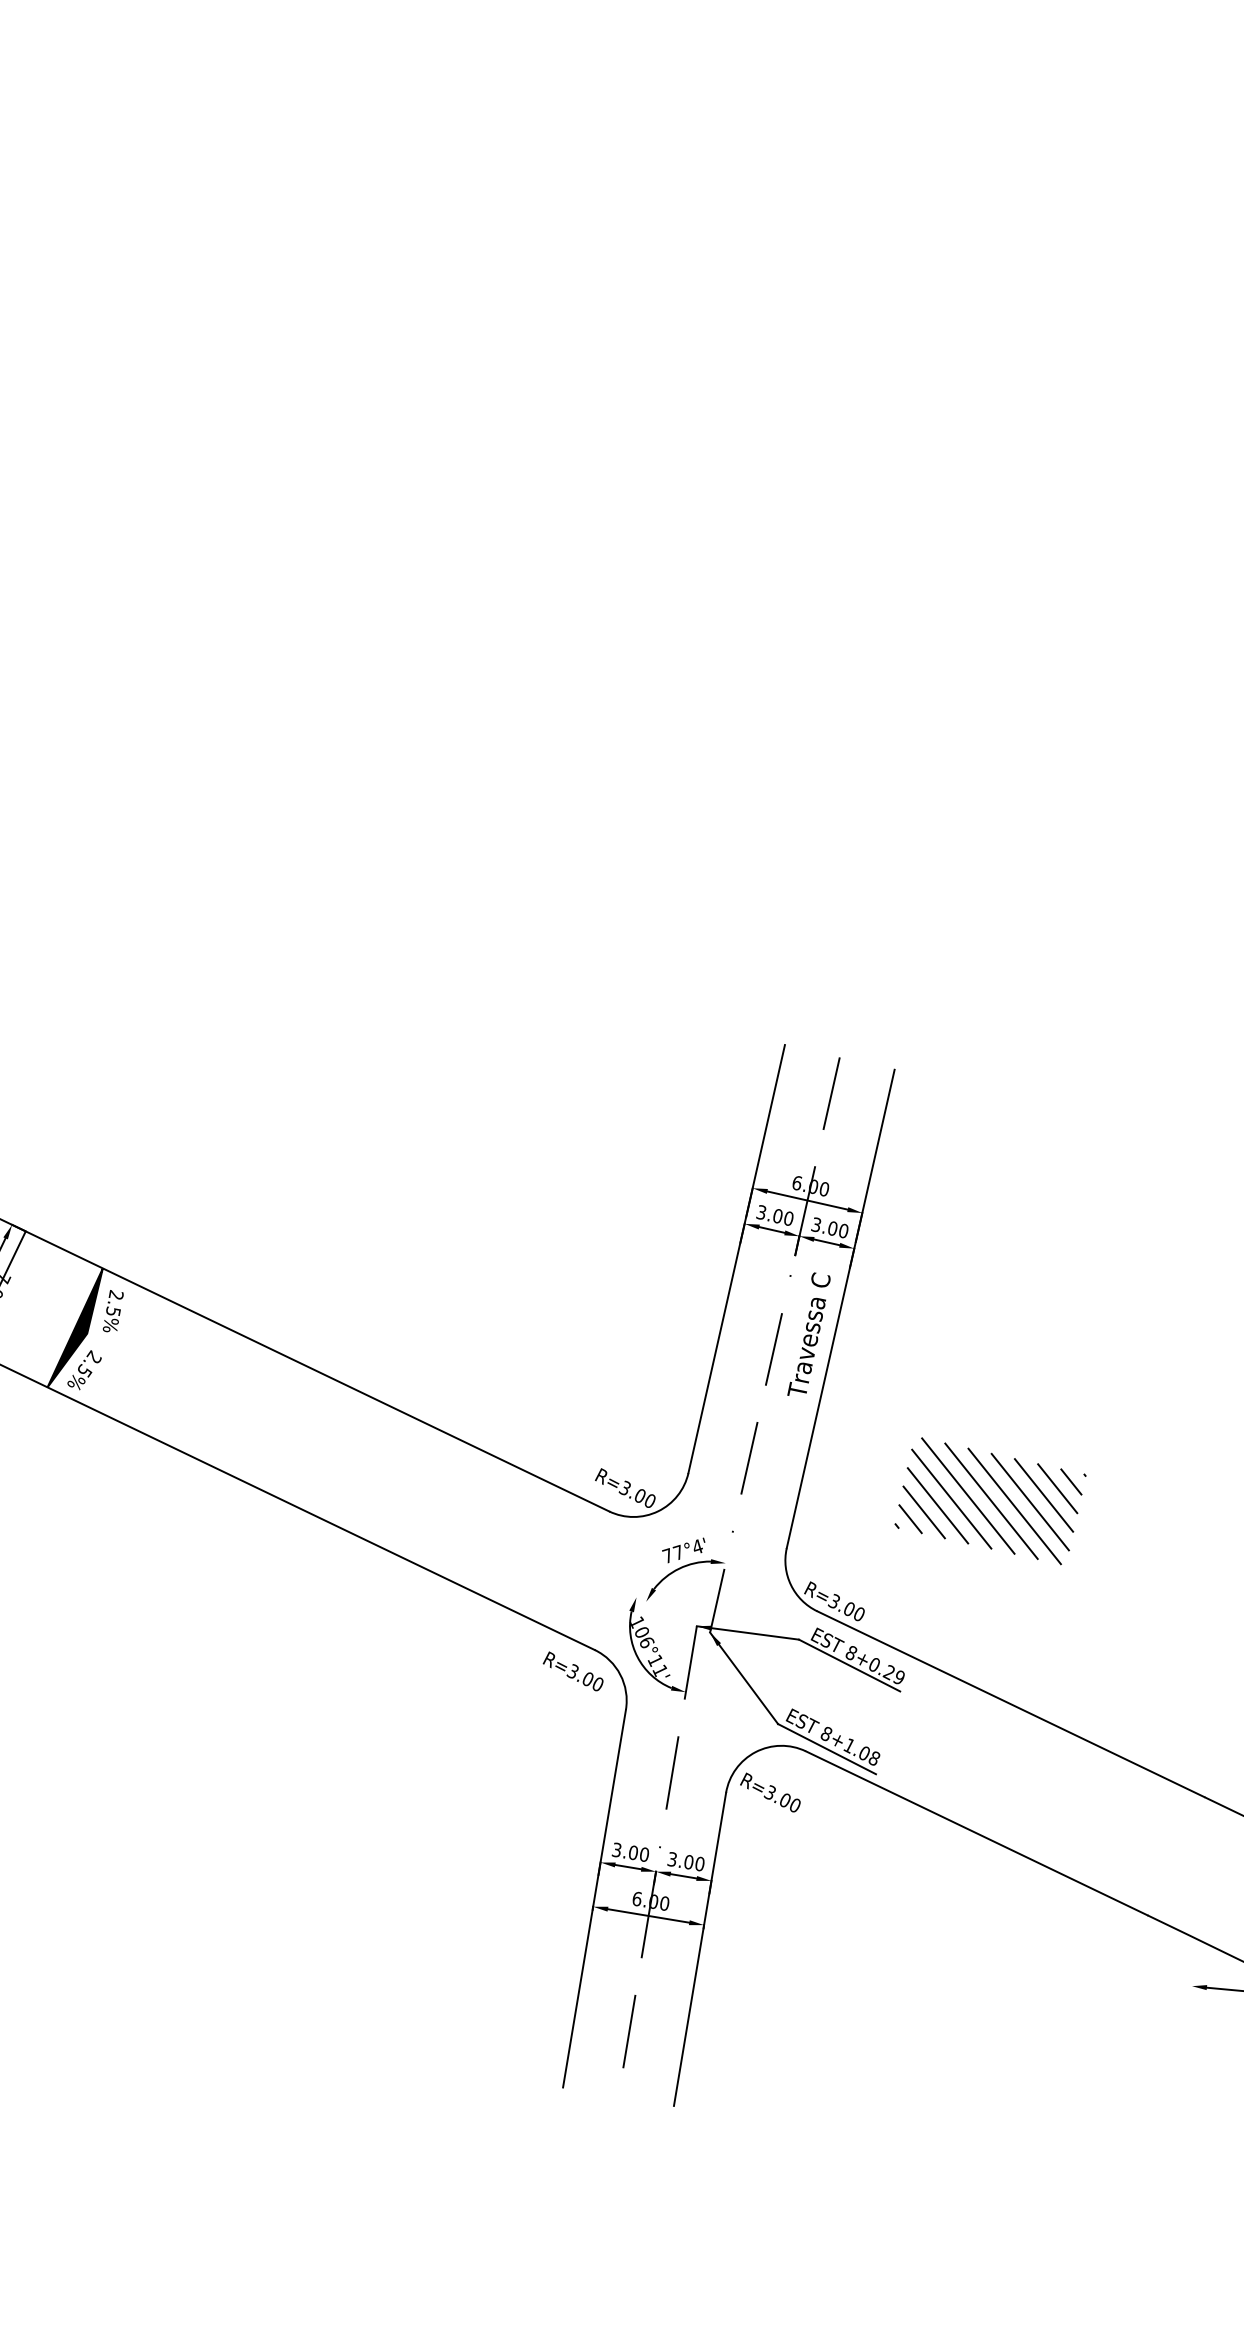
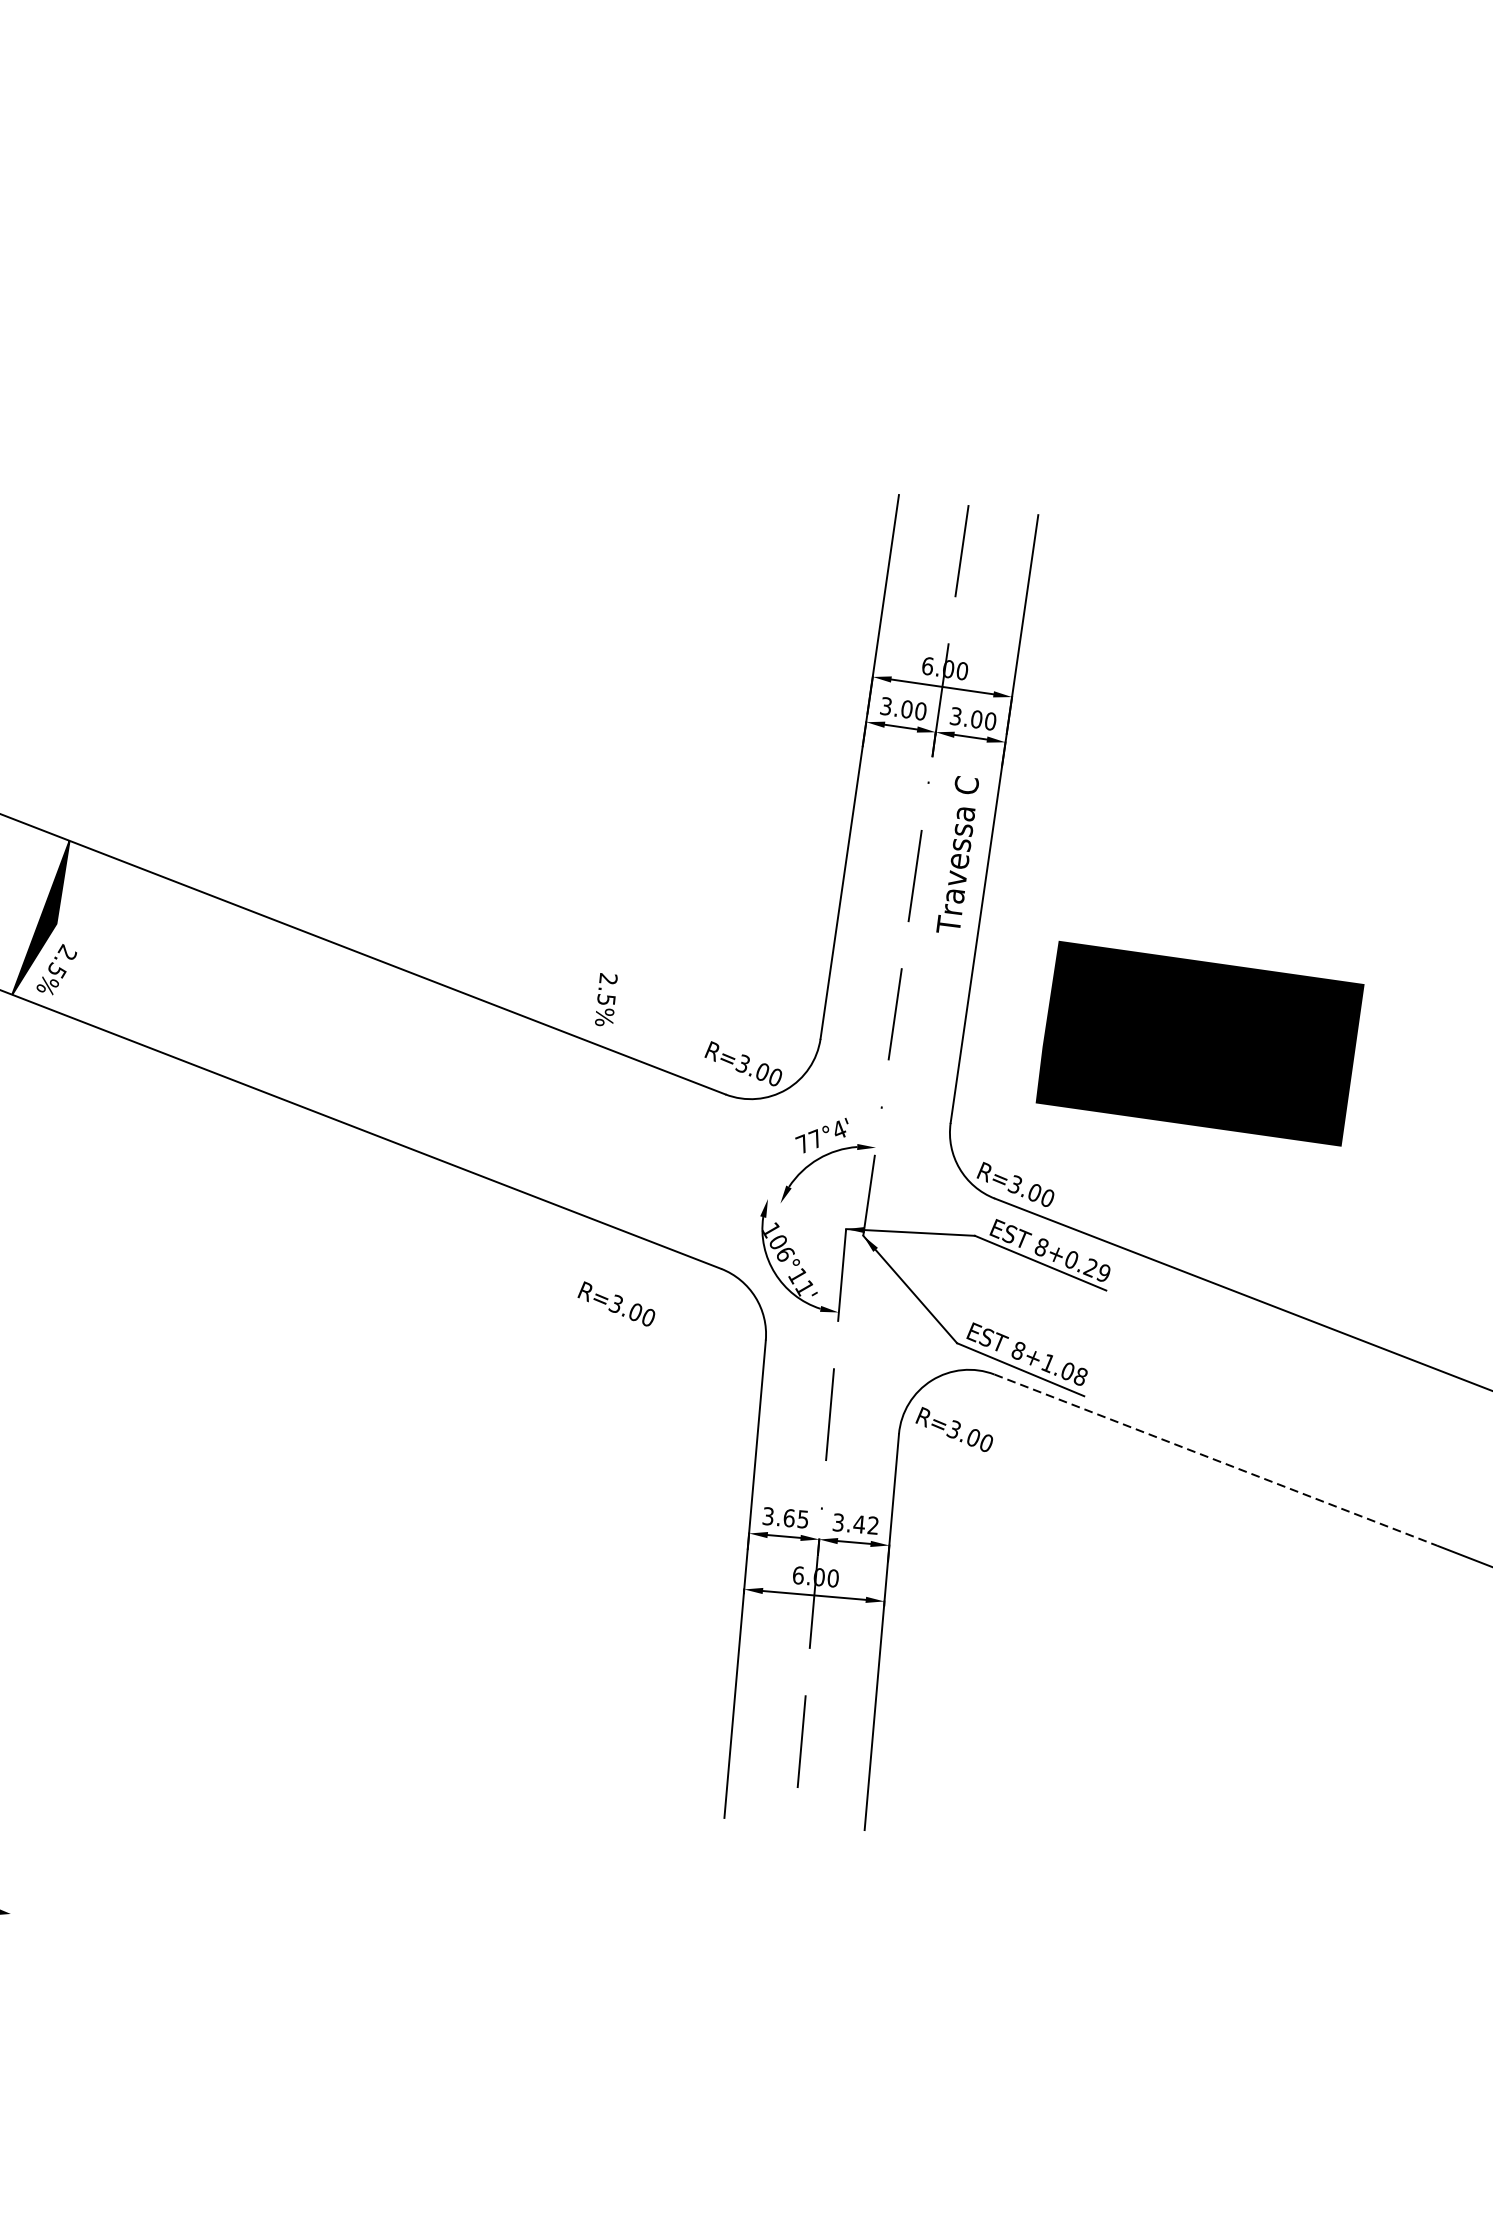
text: (112, 1311) -> (605, 999), moved
part: (990, 1501) -> (1200, 1044), size x1.4
text: (572, 1671) -> (615, 1304), moved
line: (976, 1833) -> (1215, 1460), solid -> dashed
text: (639, 1853) -> (796, 1518), 3.00 -> 3.65
text: (693, 1863) -> (865, 1525), 3.00 -> 3.42

